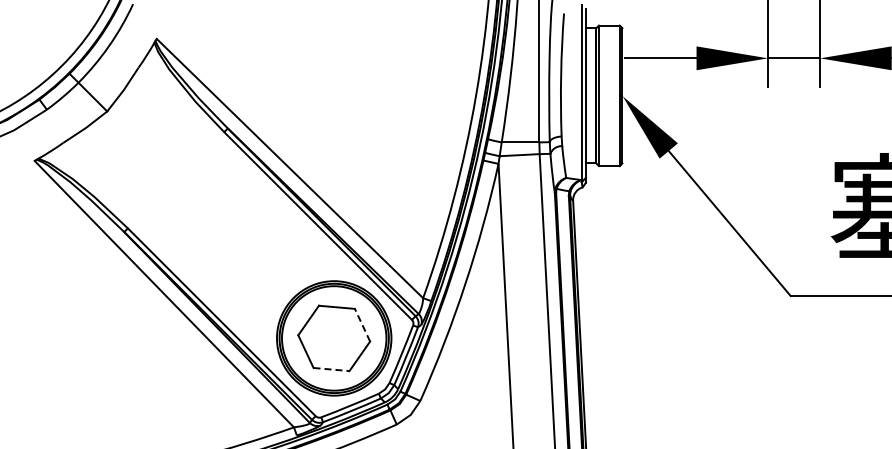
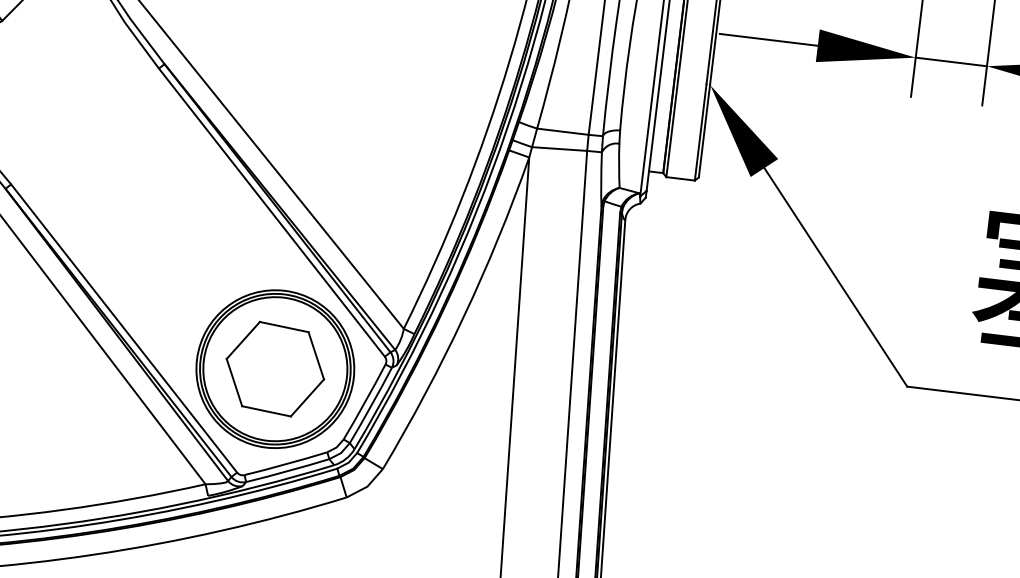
line: (362, 324) -> (316, 354), dashed -> solid
line: (332, 369) -> (267, 411), dashed -> solid

